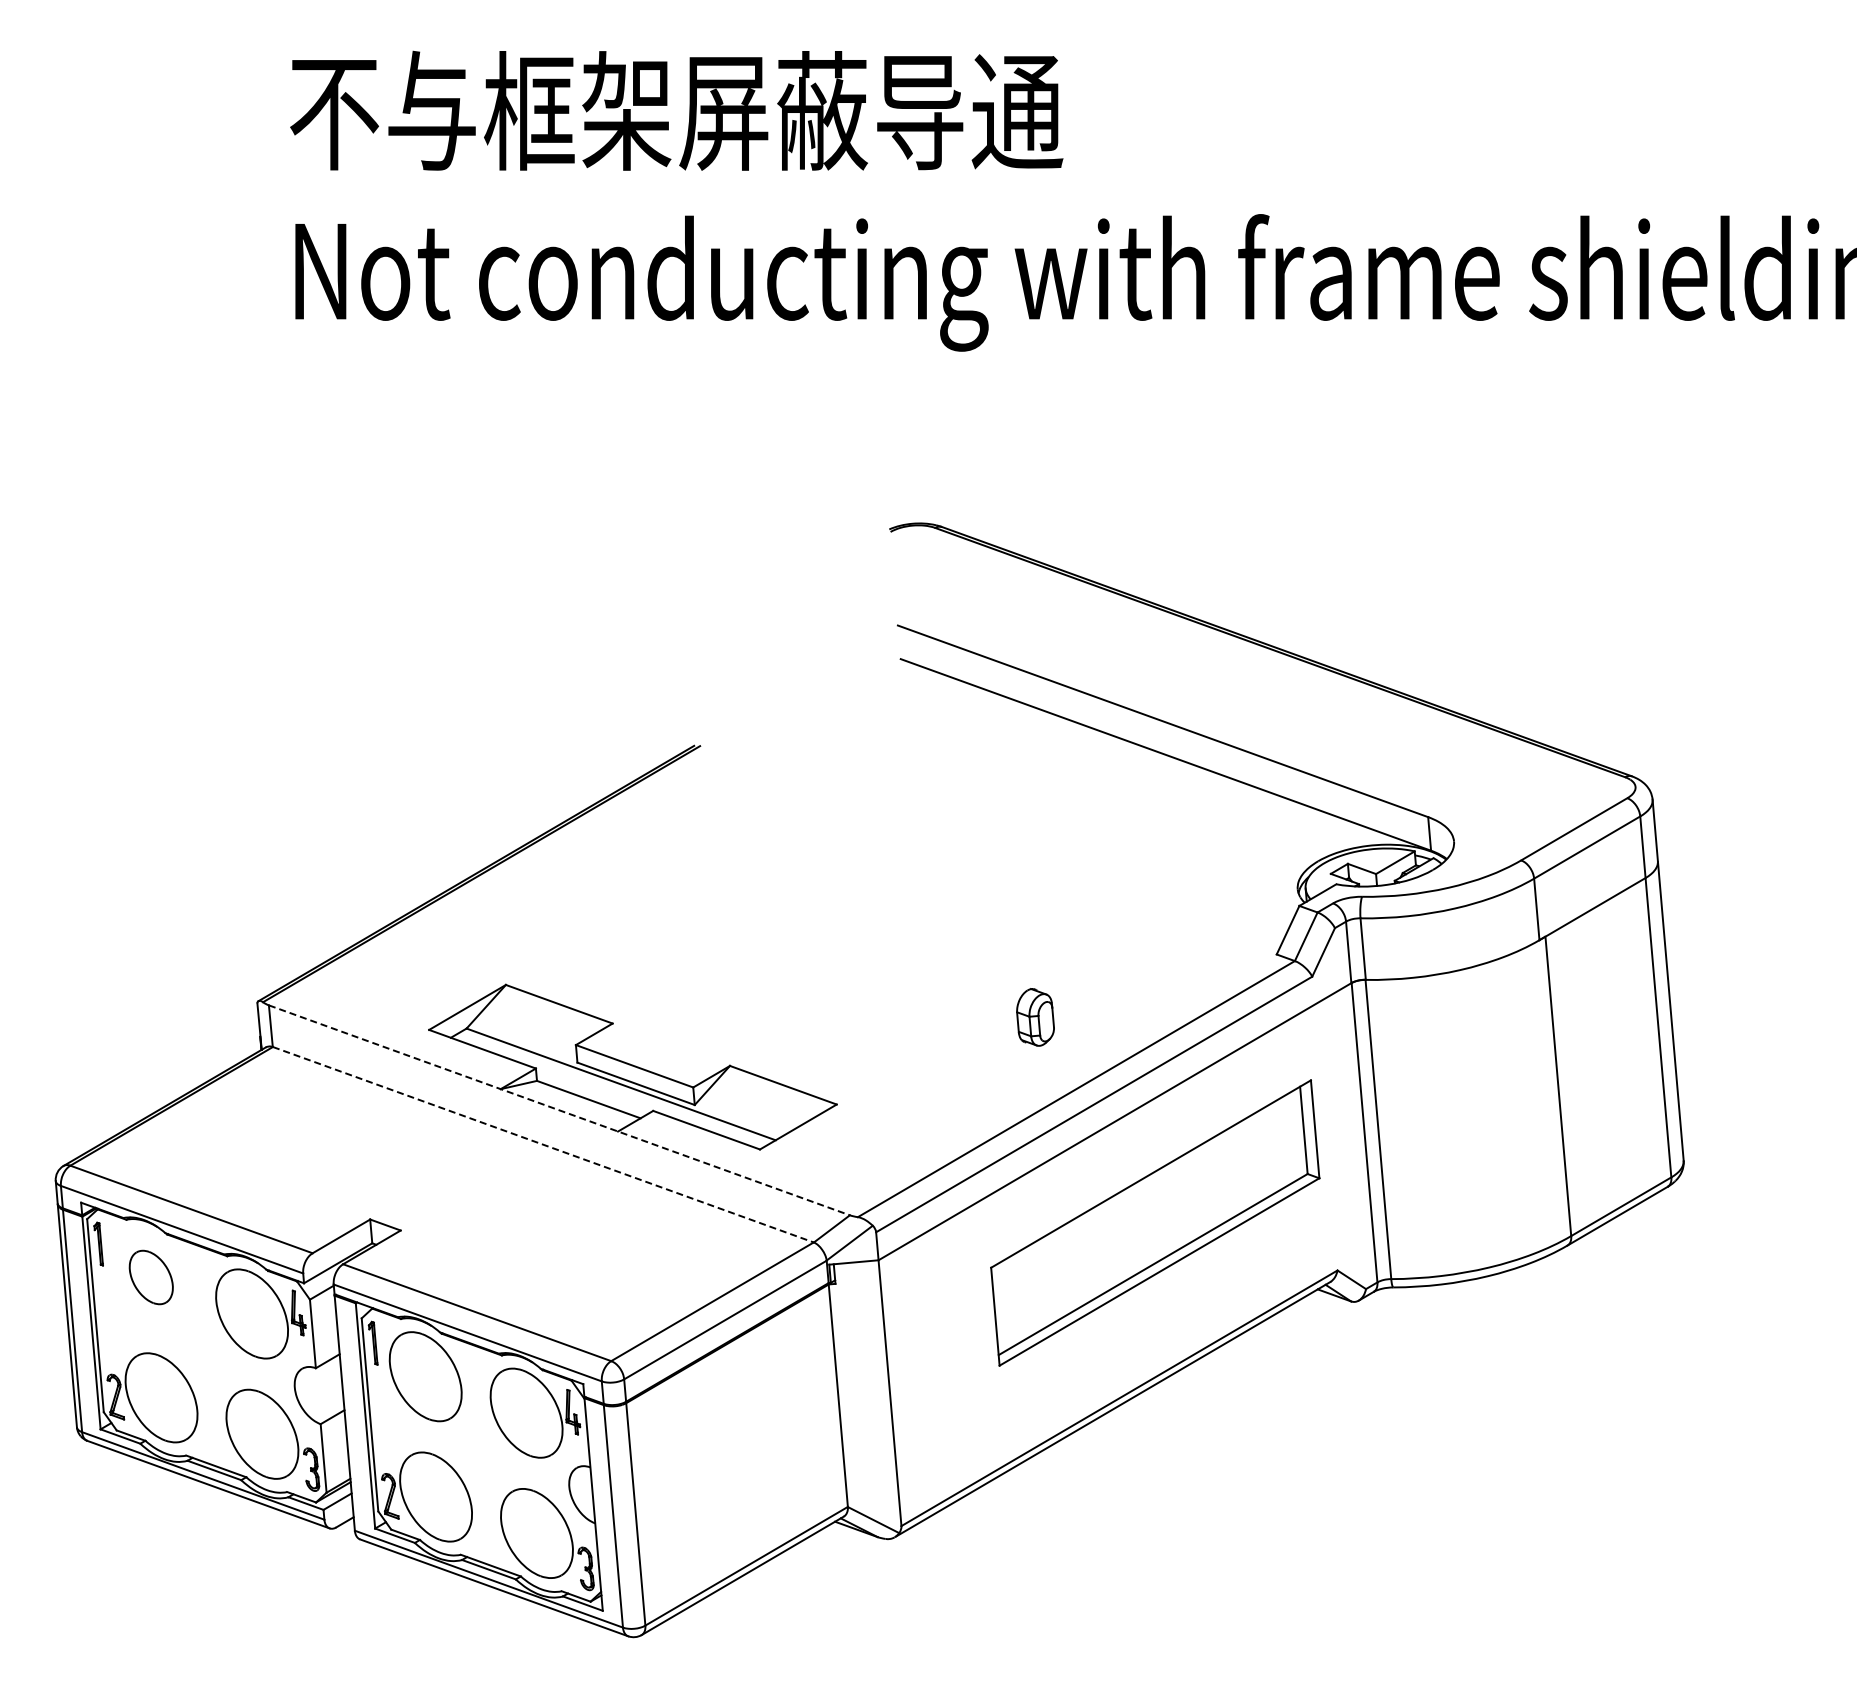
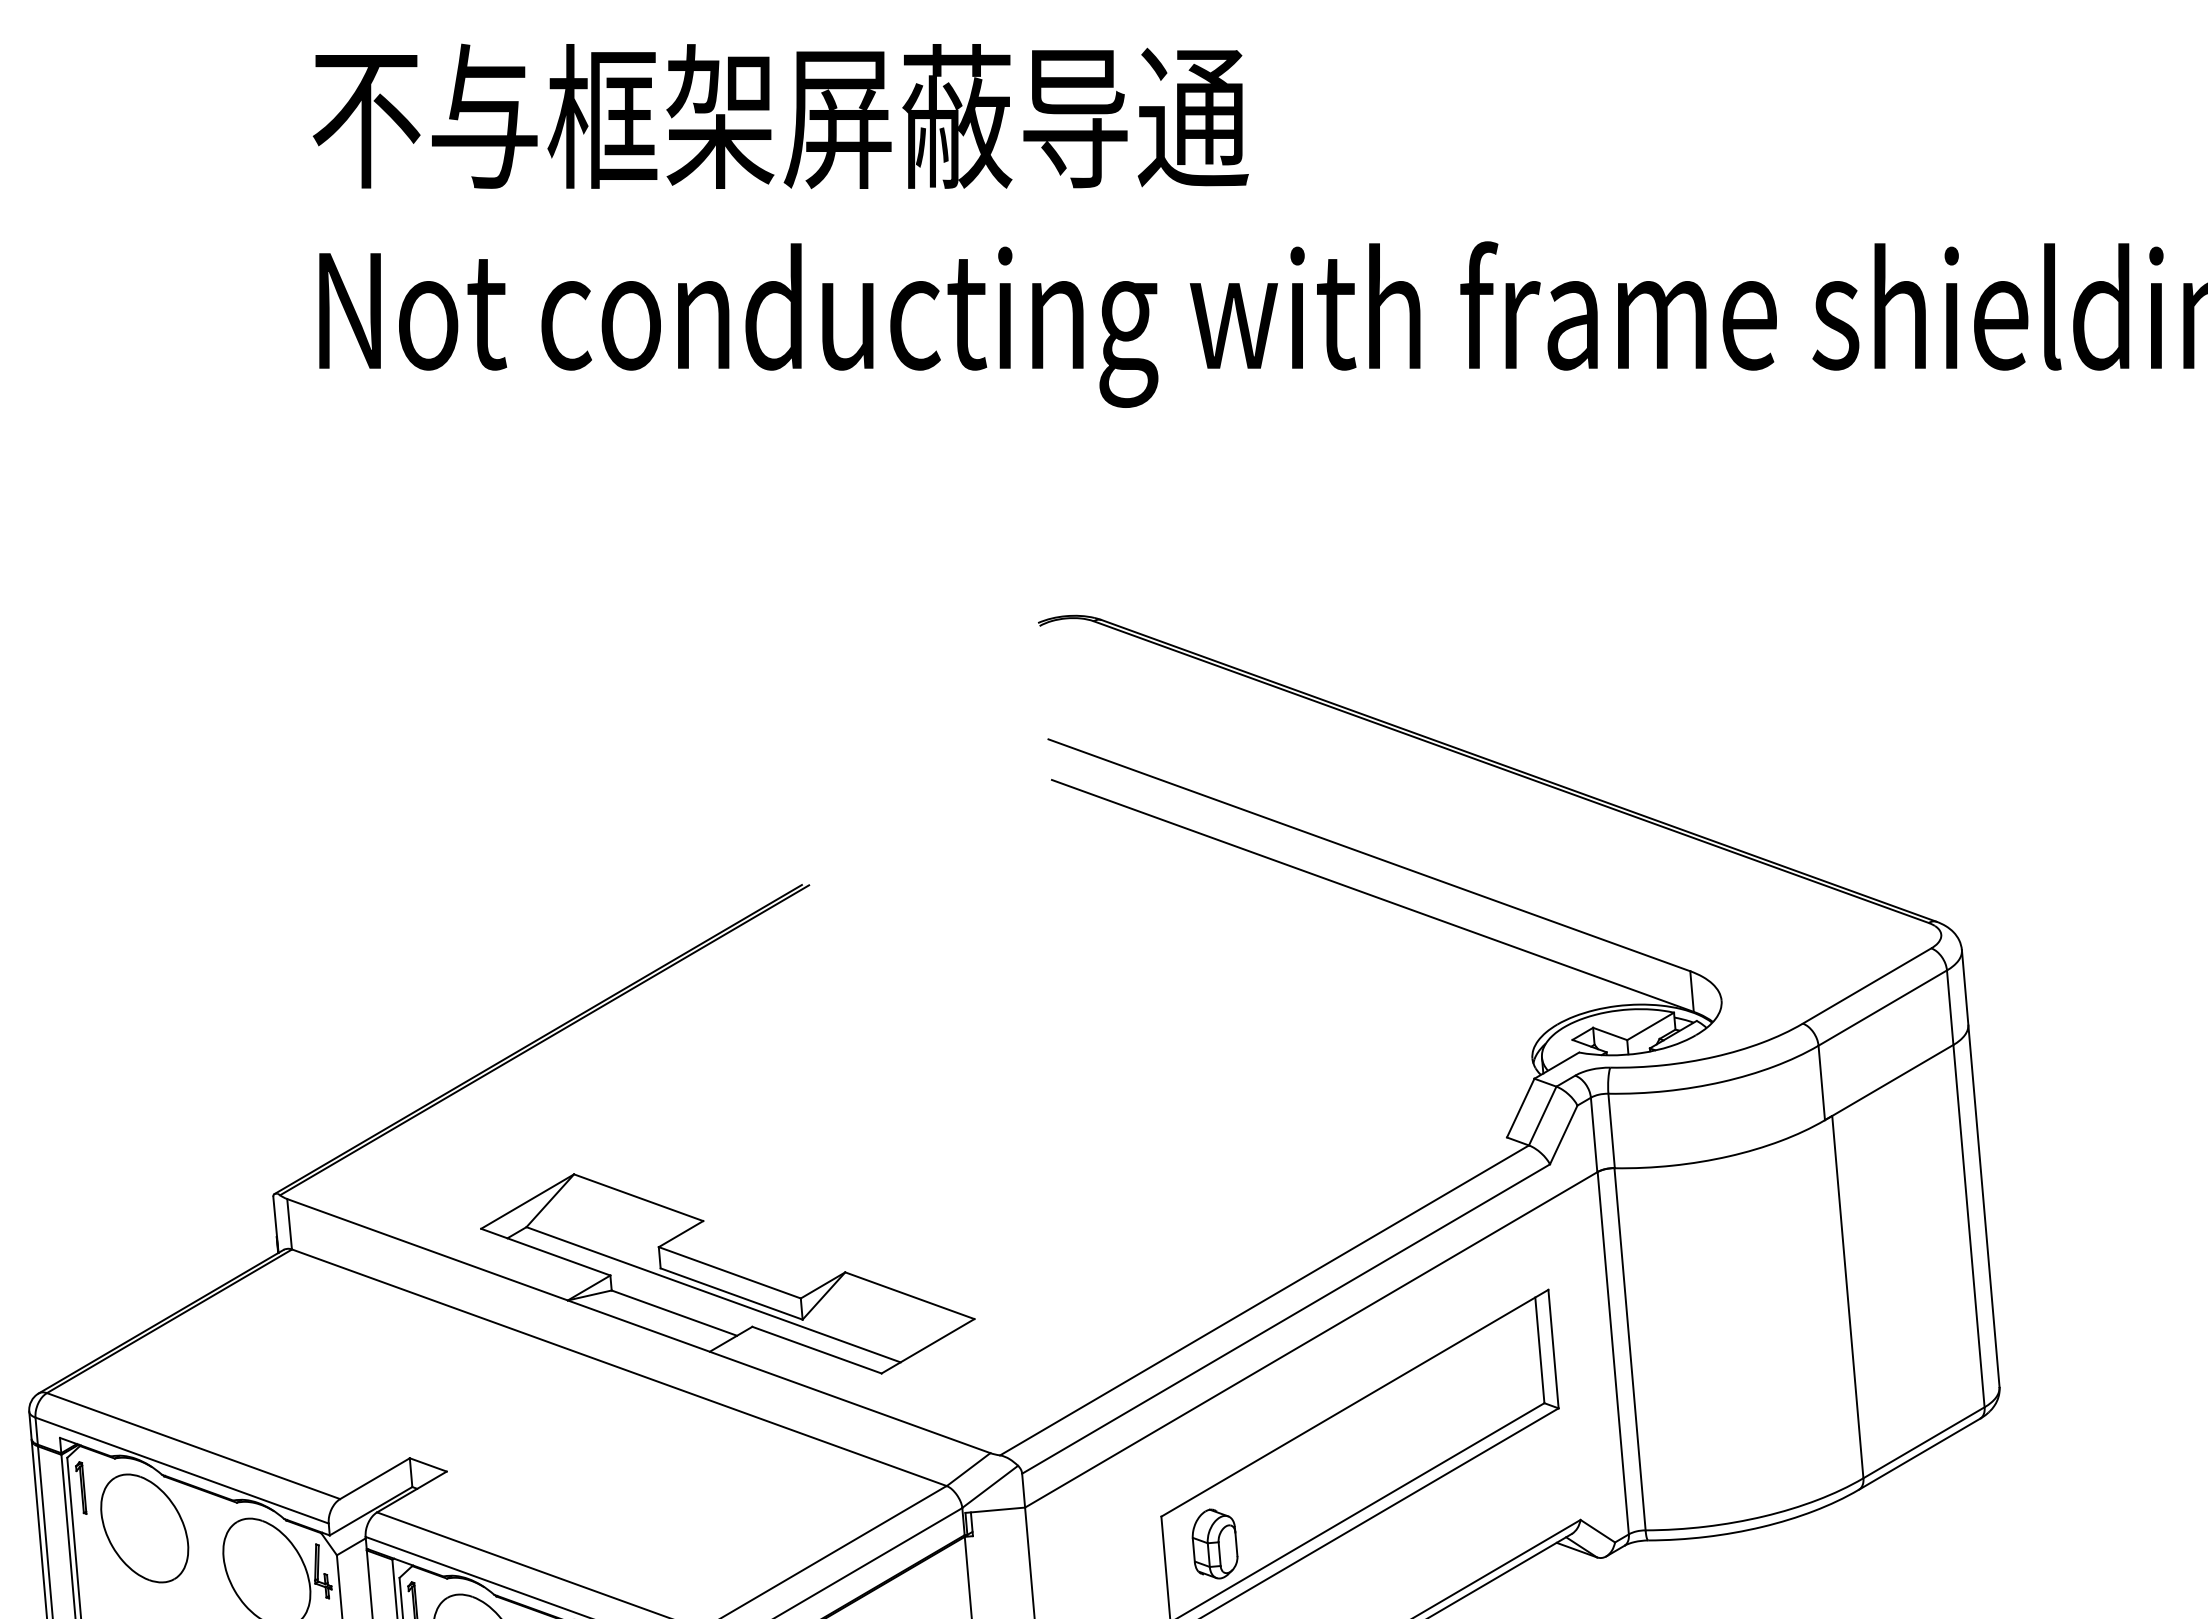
part: (1035, 1017) -> (1215, 1544), moved
line: (559, 1110) -> (638, 1326), dashed -> solid
line: (543, 1144) -> (619, 1367), dashed -> solid
part: (151, 1277) -> (145, 1528), size x1.67

